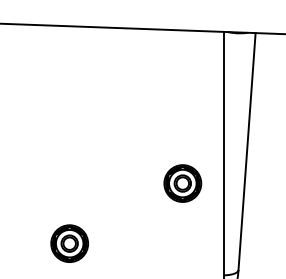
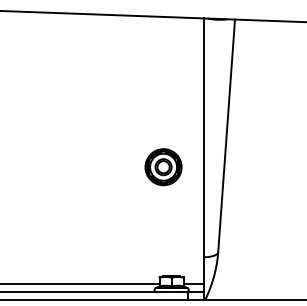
part: (69, 243) -> (52, 226), removed

